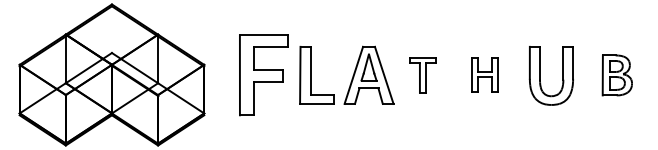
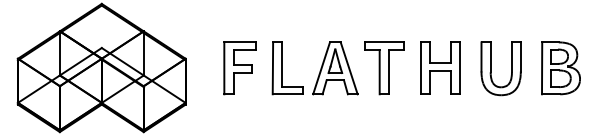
part: (484, 74) -> (440, 67), size x1.67
part: (263, 75) -> (239, 68), size x0.71
part: (423, 75) -> (384, 68), size x1.67
part: (616, 75) -> (560, 68), size x1.43

